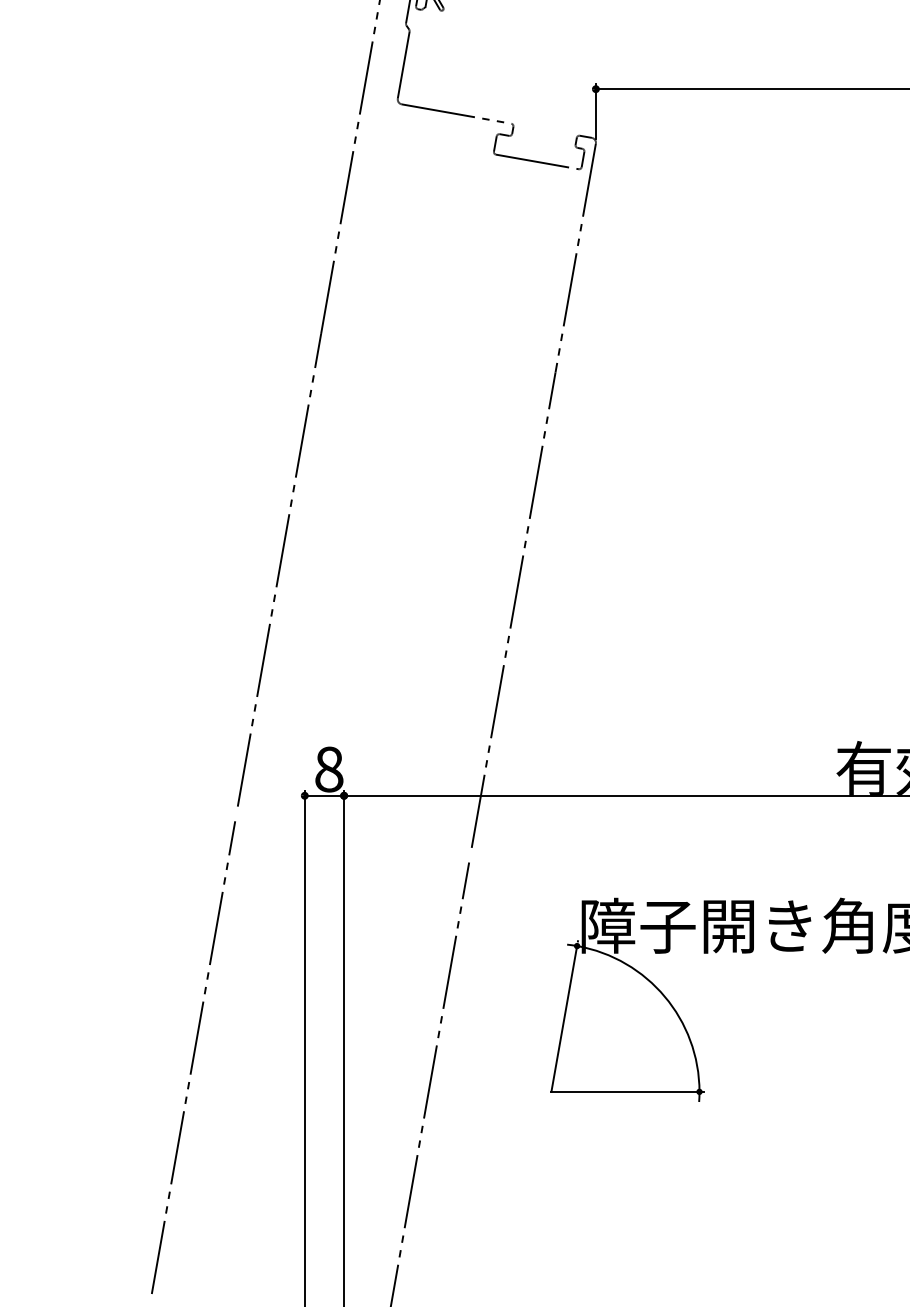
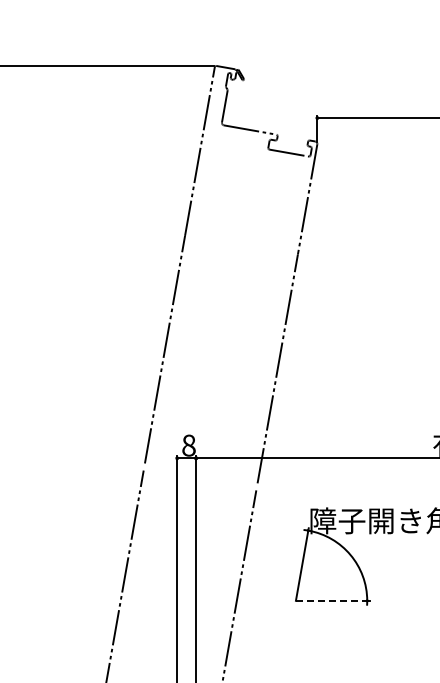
line: (625, 1091) -> (331, 600), solid -> dashed

